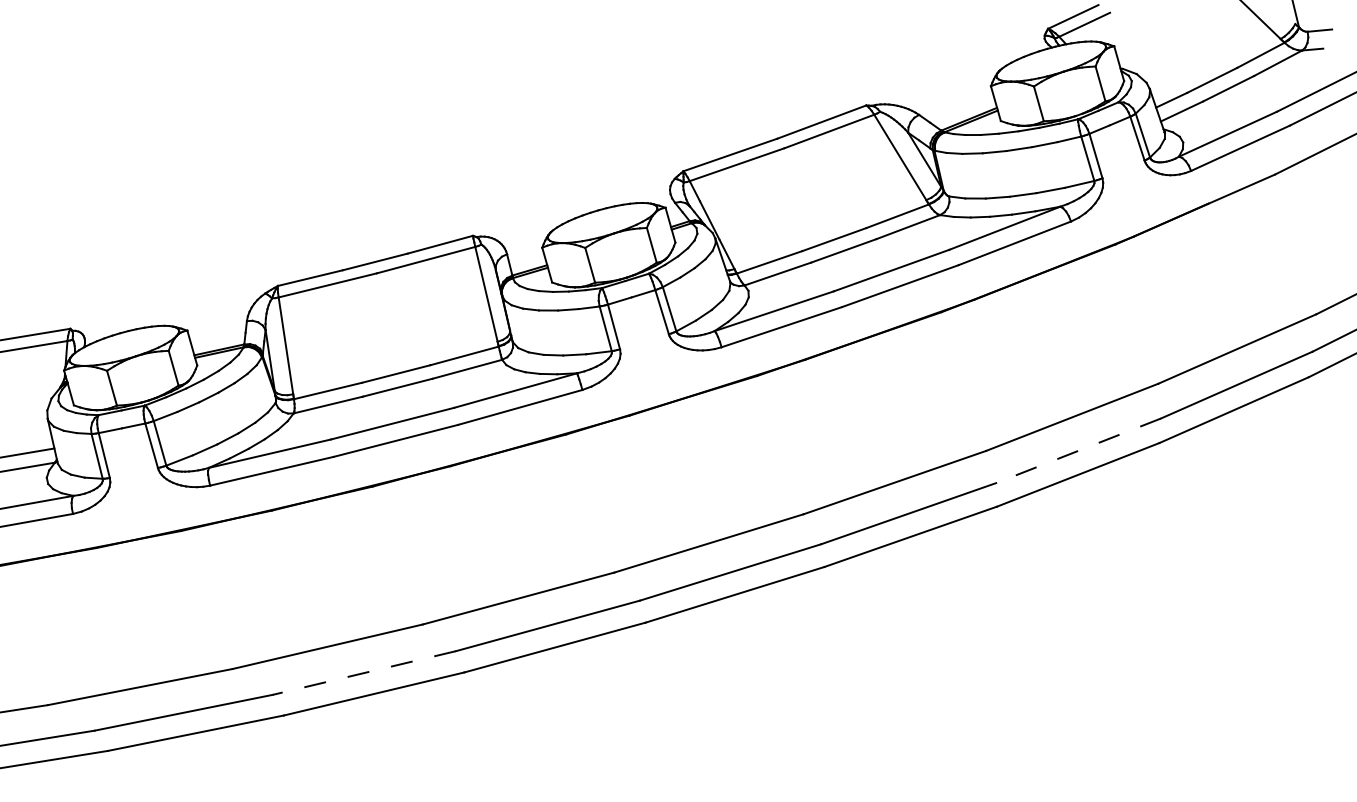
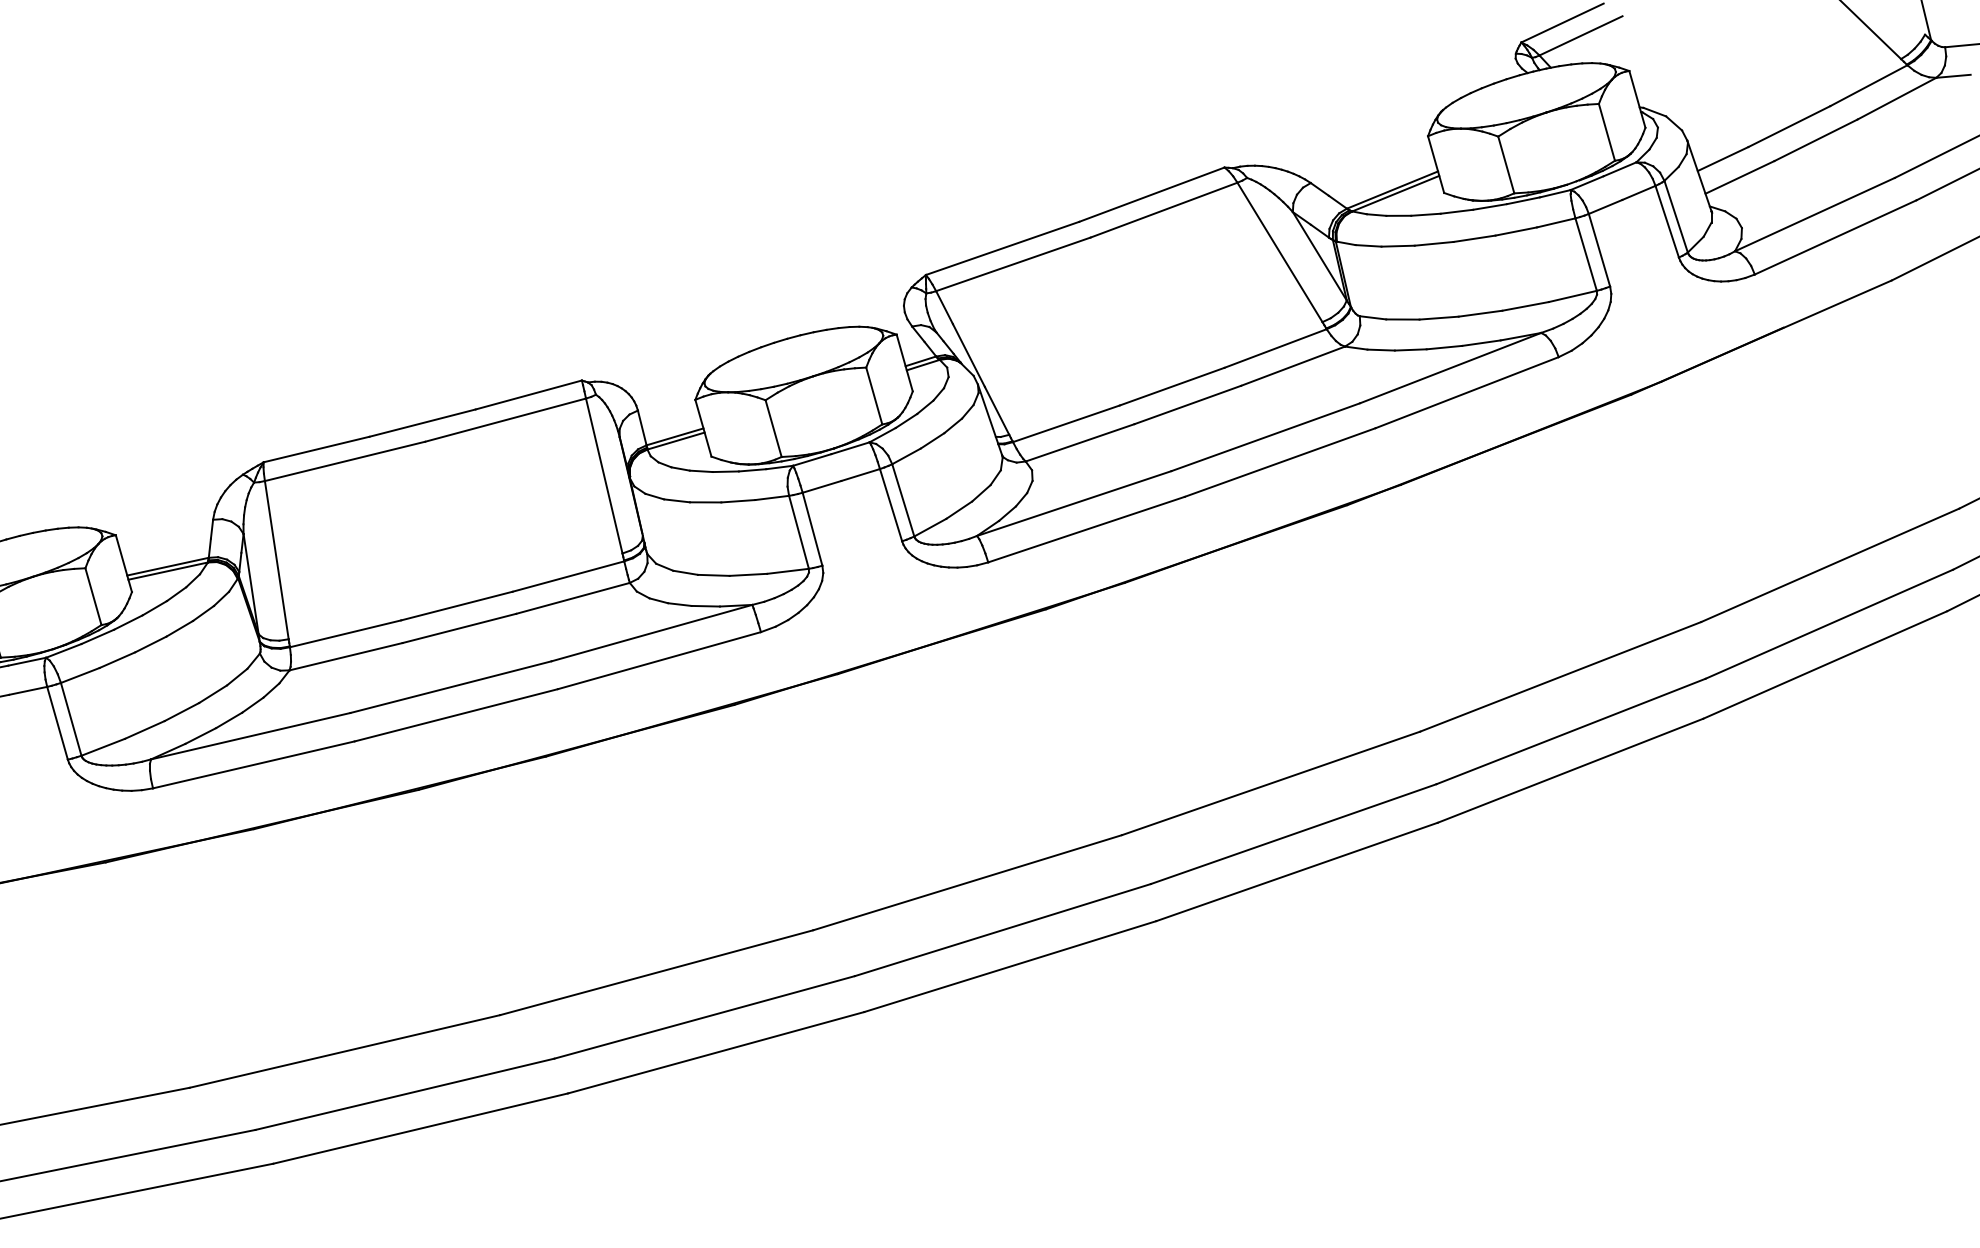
line: (1078, 450) -> (1570, 730), dashed -> solid
line: (363, 673) -> (403, 1095), dashed -> solid

